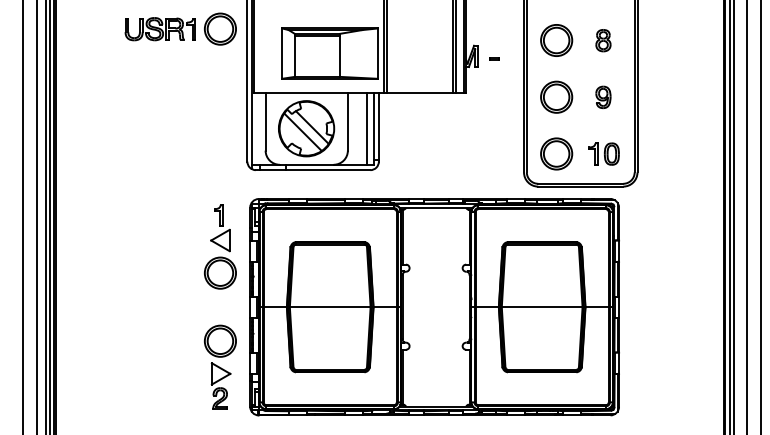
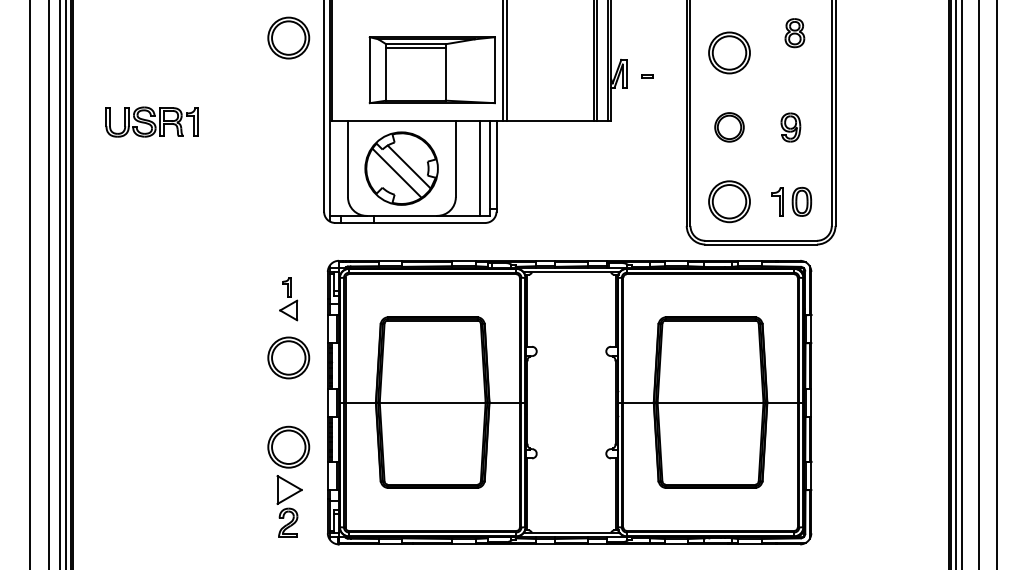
part: (159, 28) -> (151, 121), moved
part: (603, 40) -> (794, 33), moved
part: (556, 97) -> (729, 127), size x0.7
part: (220, 228) -> (288, 299), size x0.7

